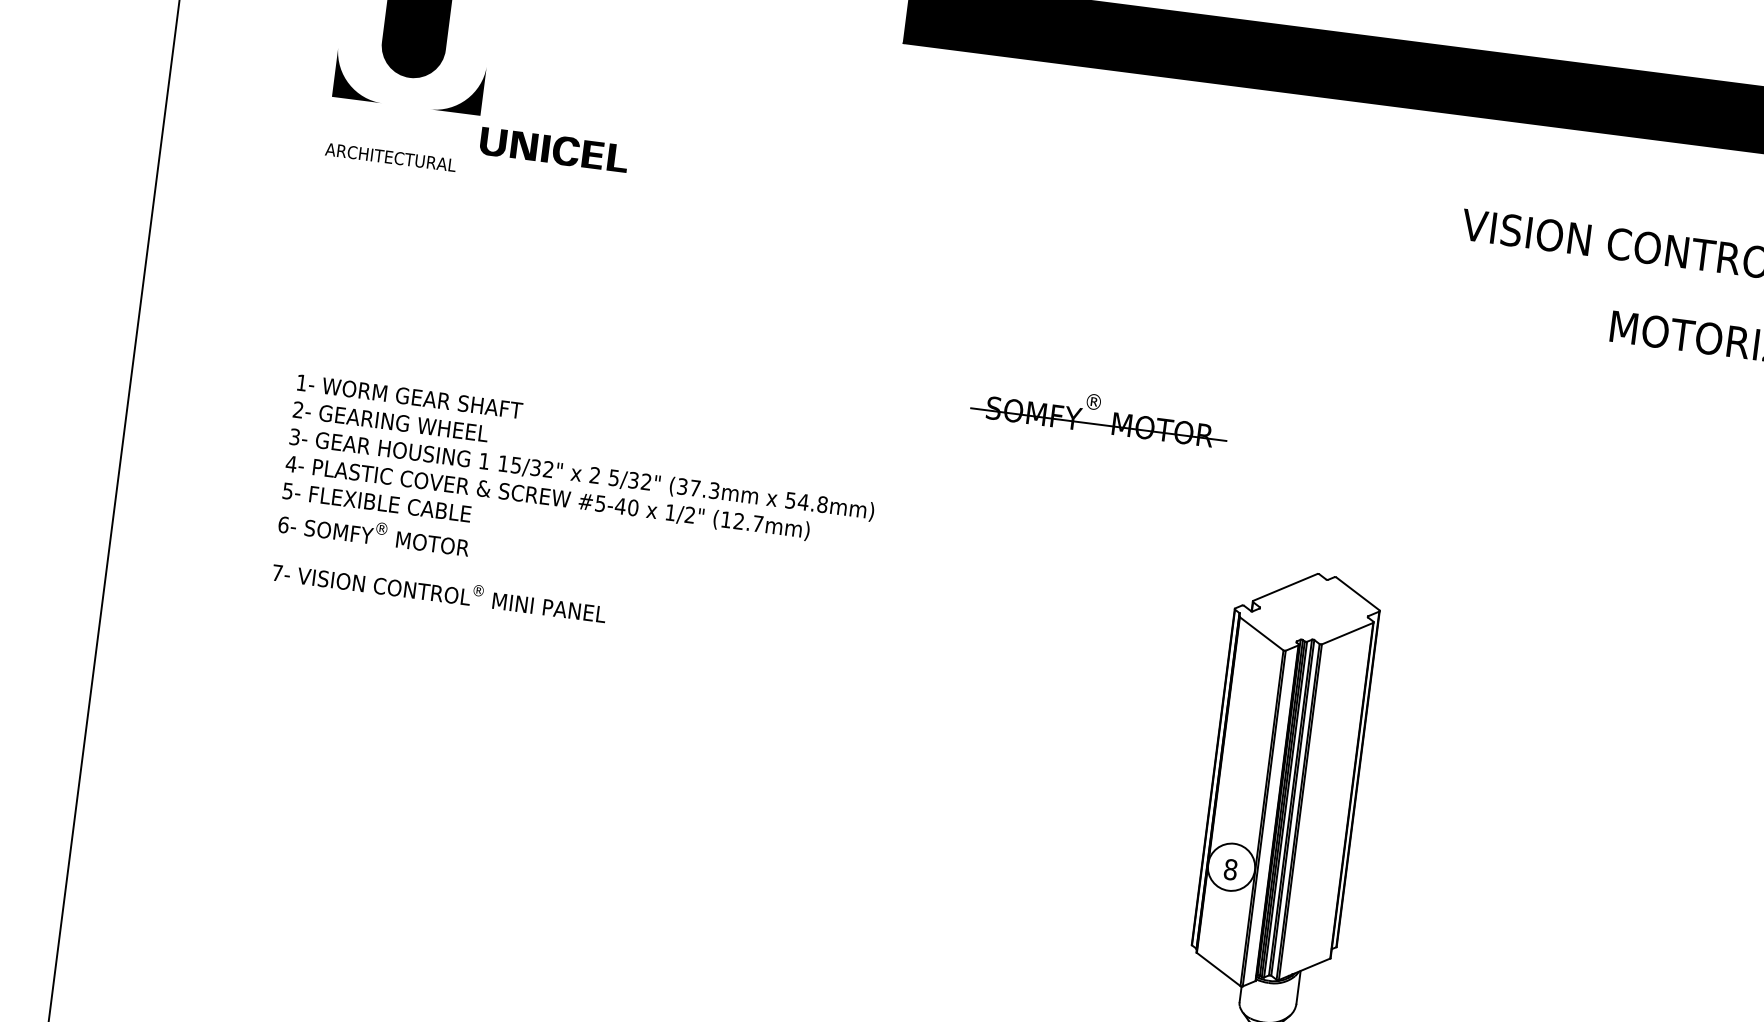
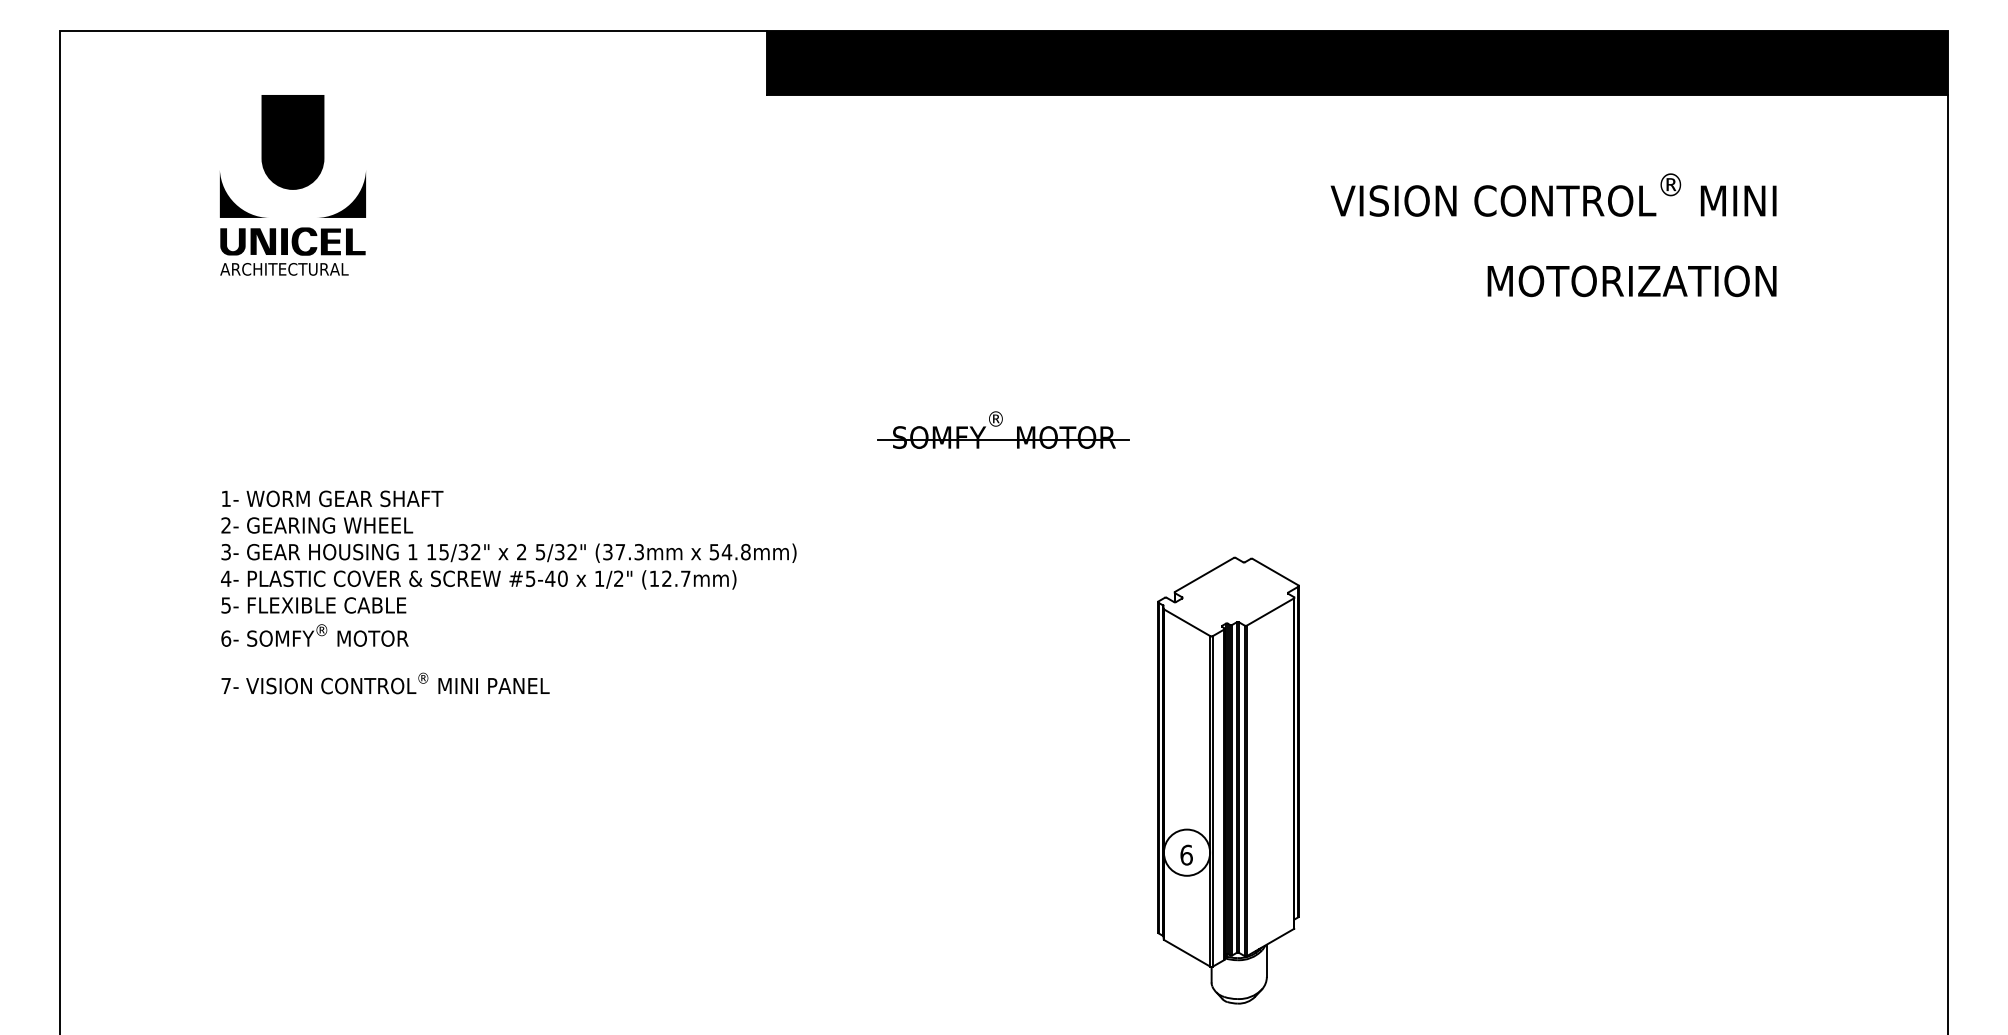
part: (553, 149) -> (292, 241), moved
text: (1230, 868) -> (1186, 854), 8 -> 6

